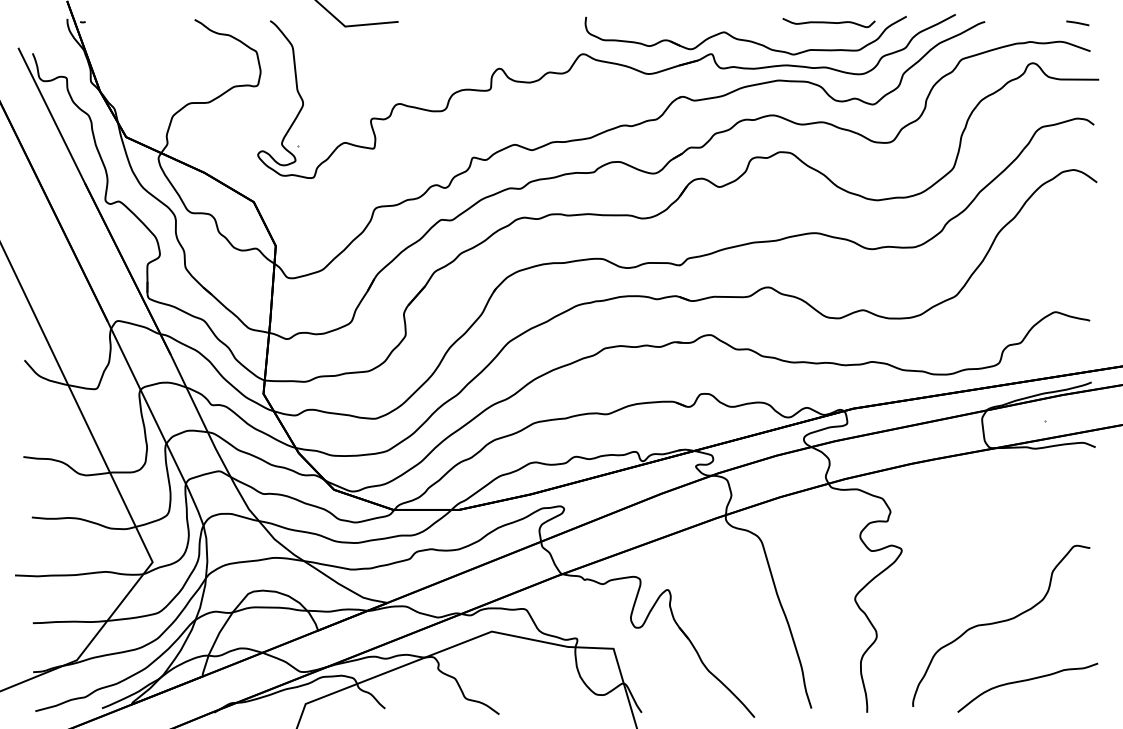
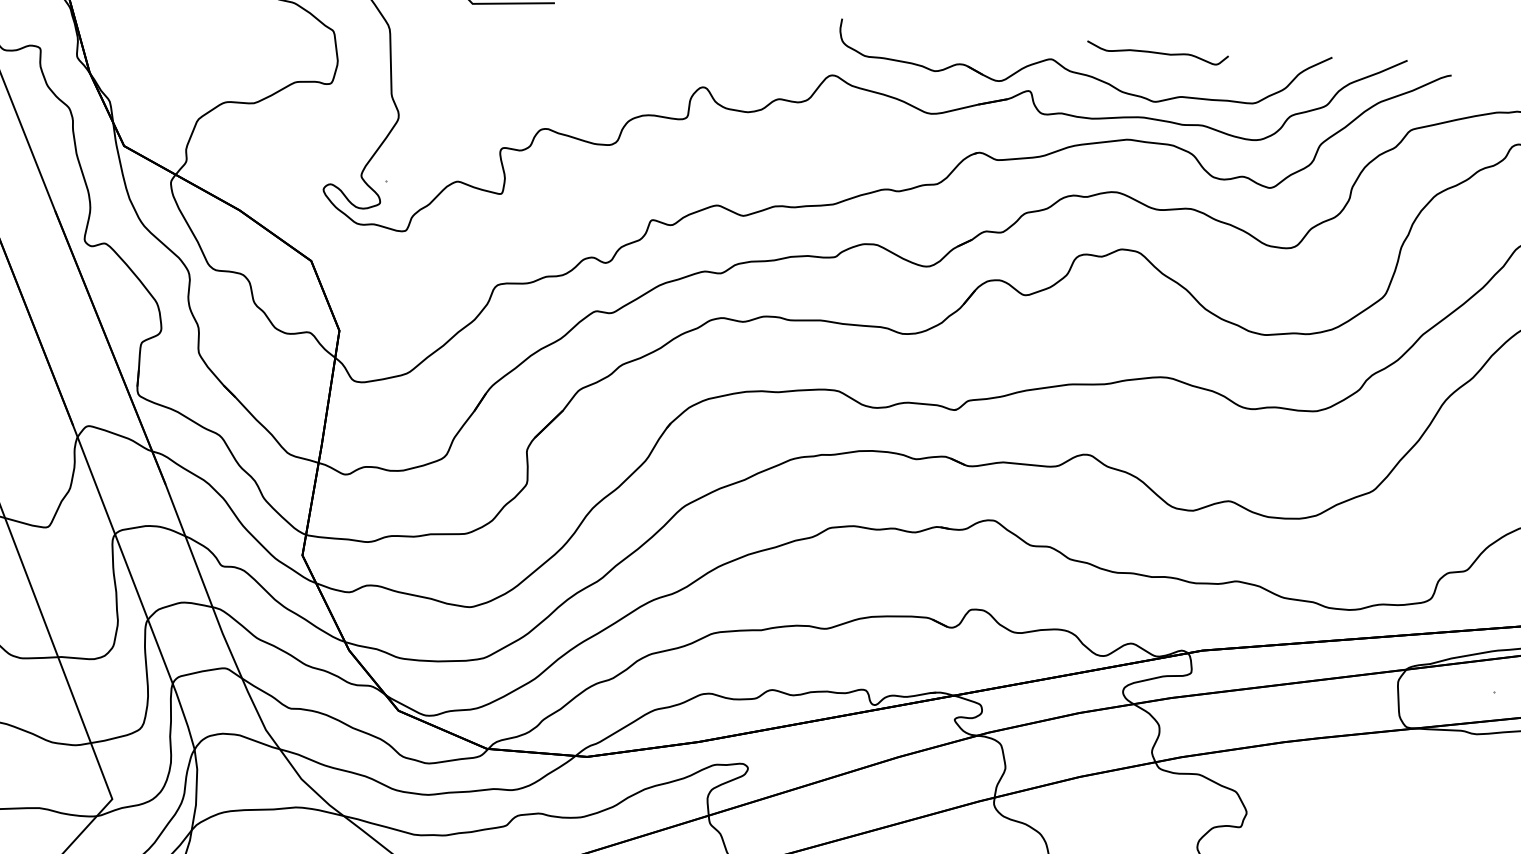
curve: (828, 23) -> (1156, 54), moved

